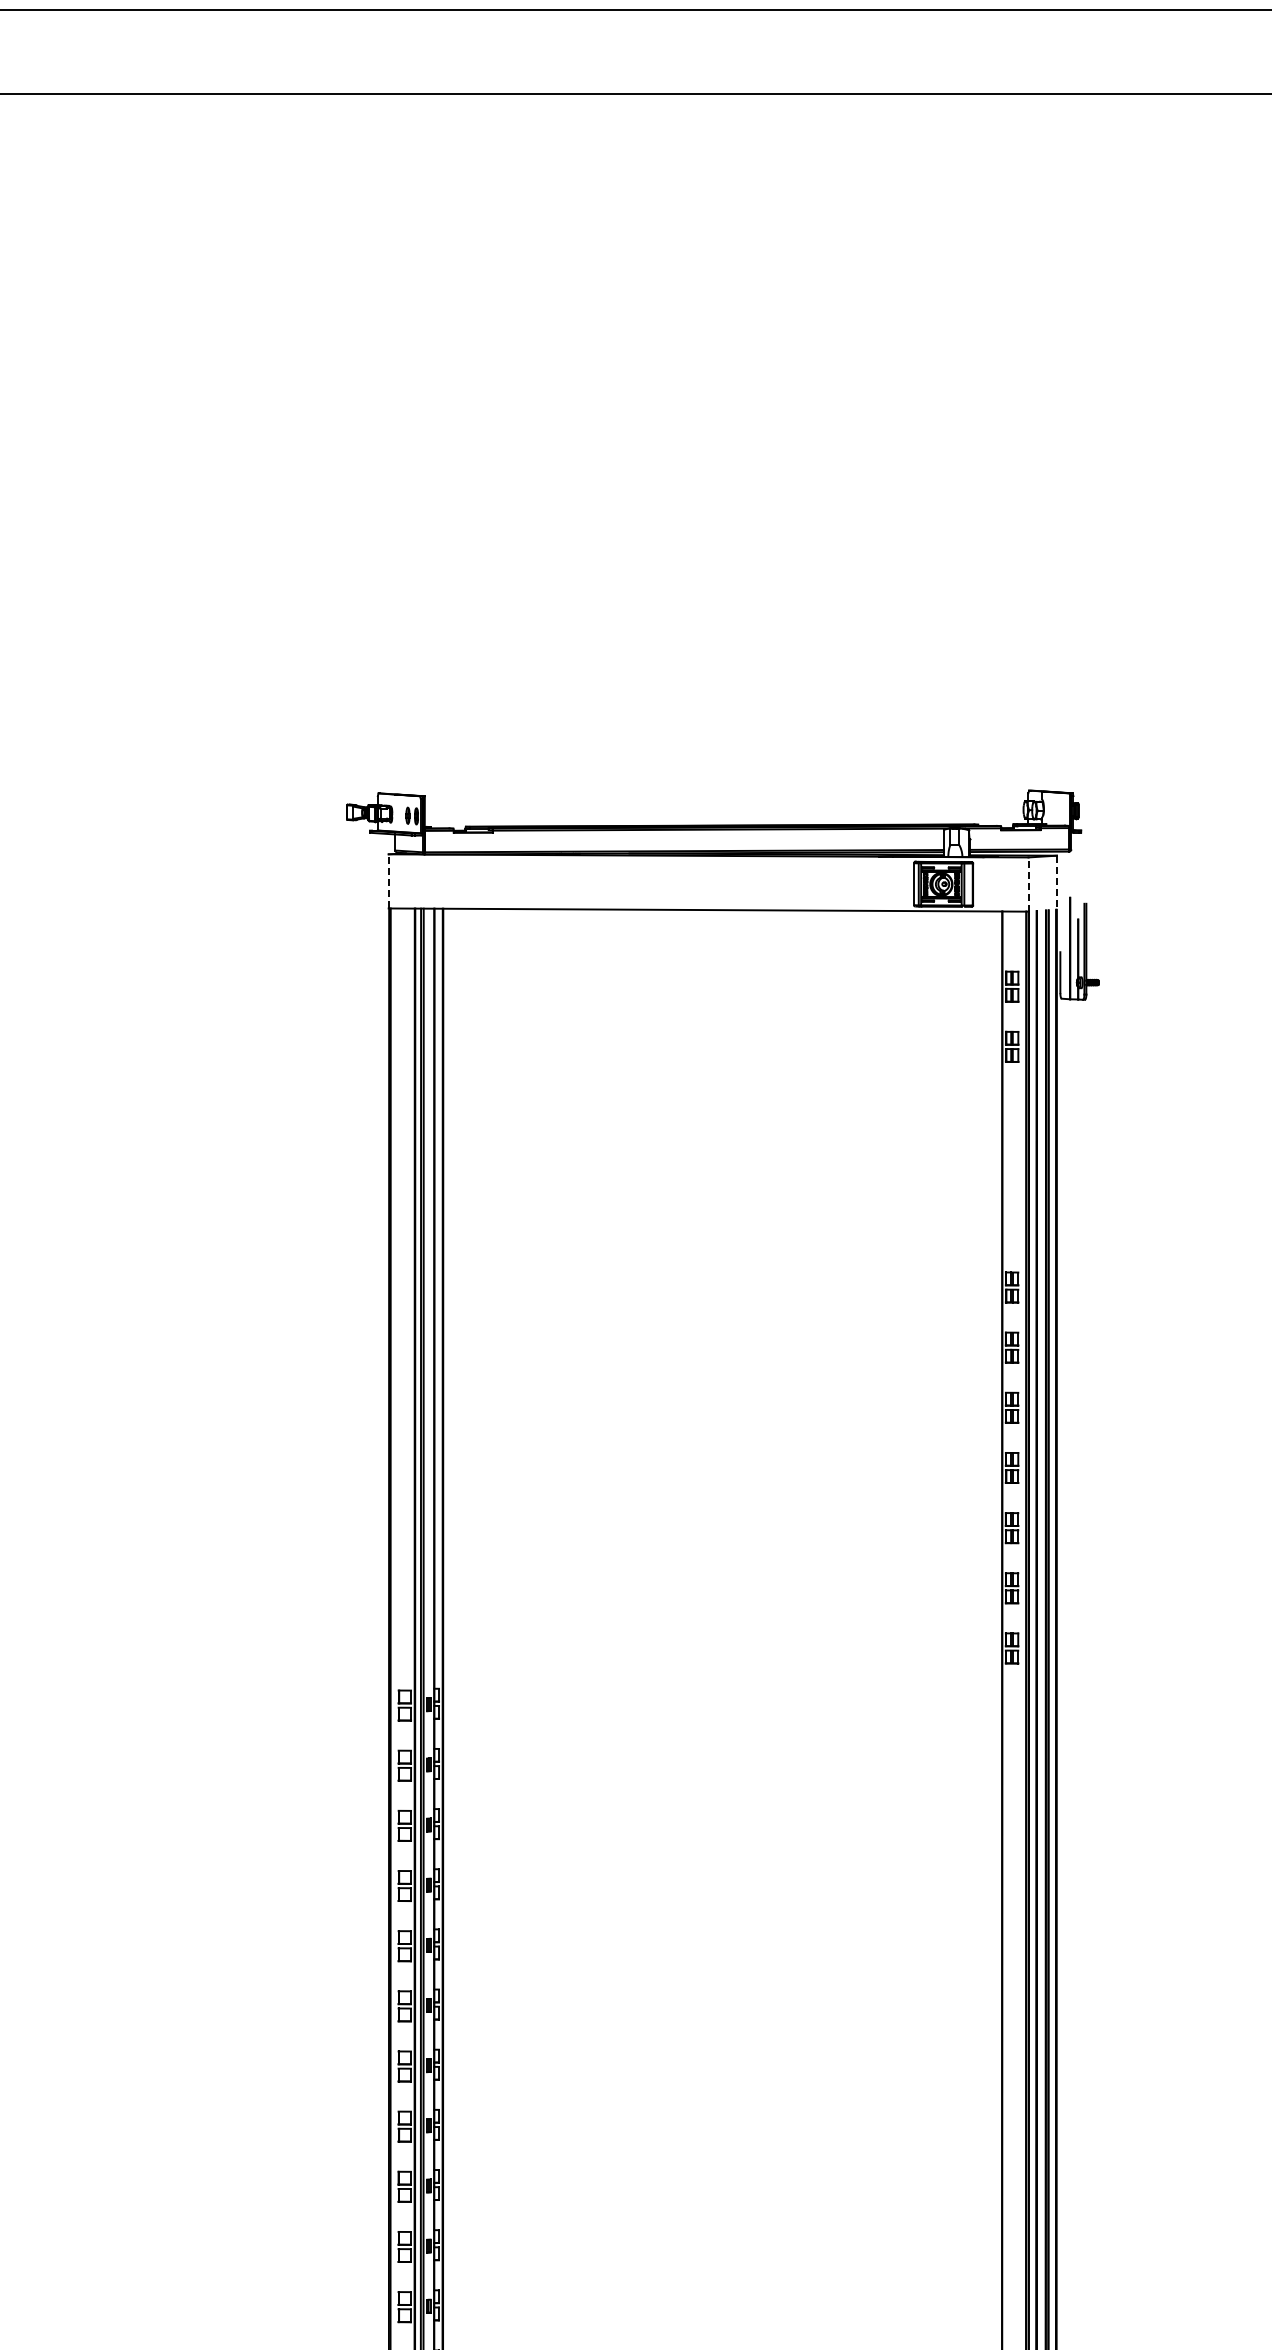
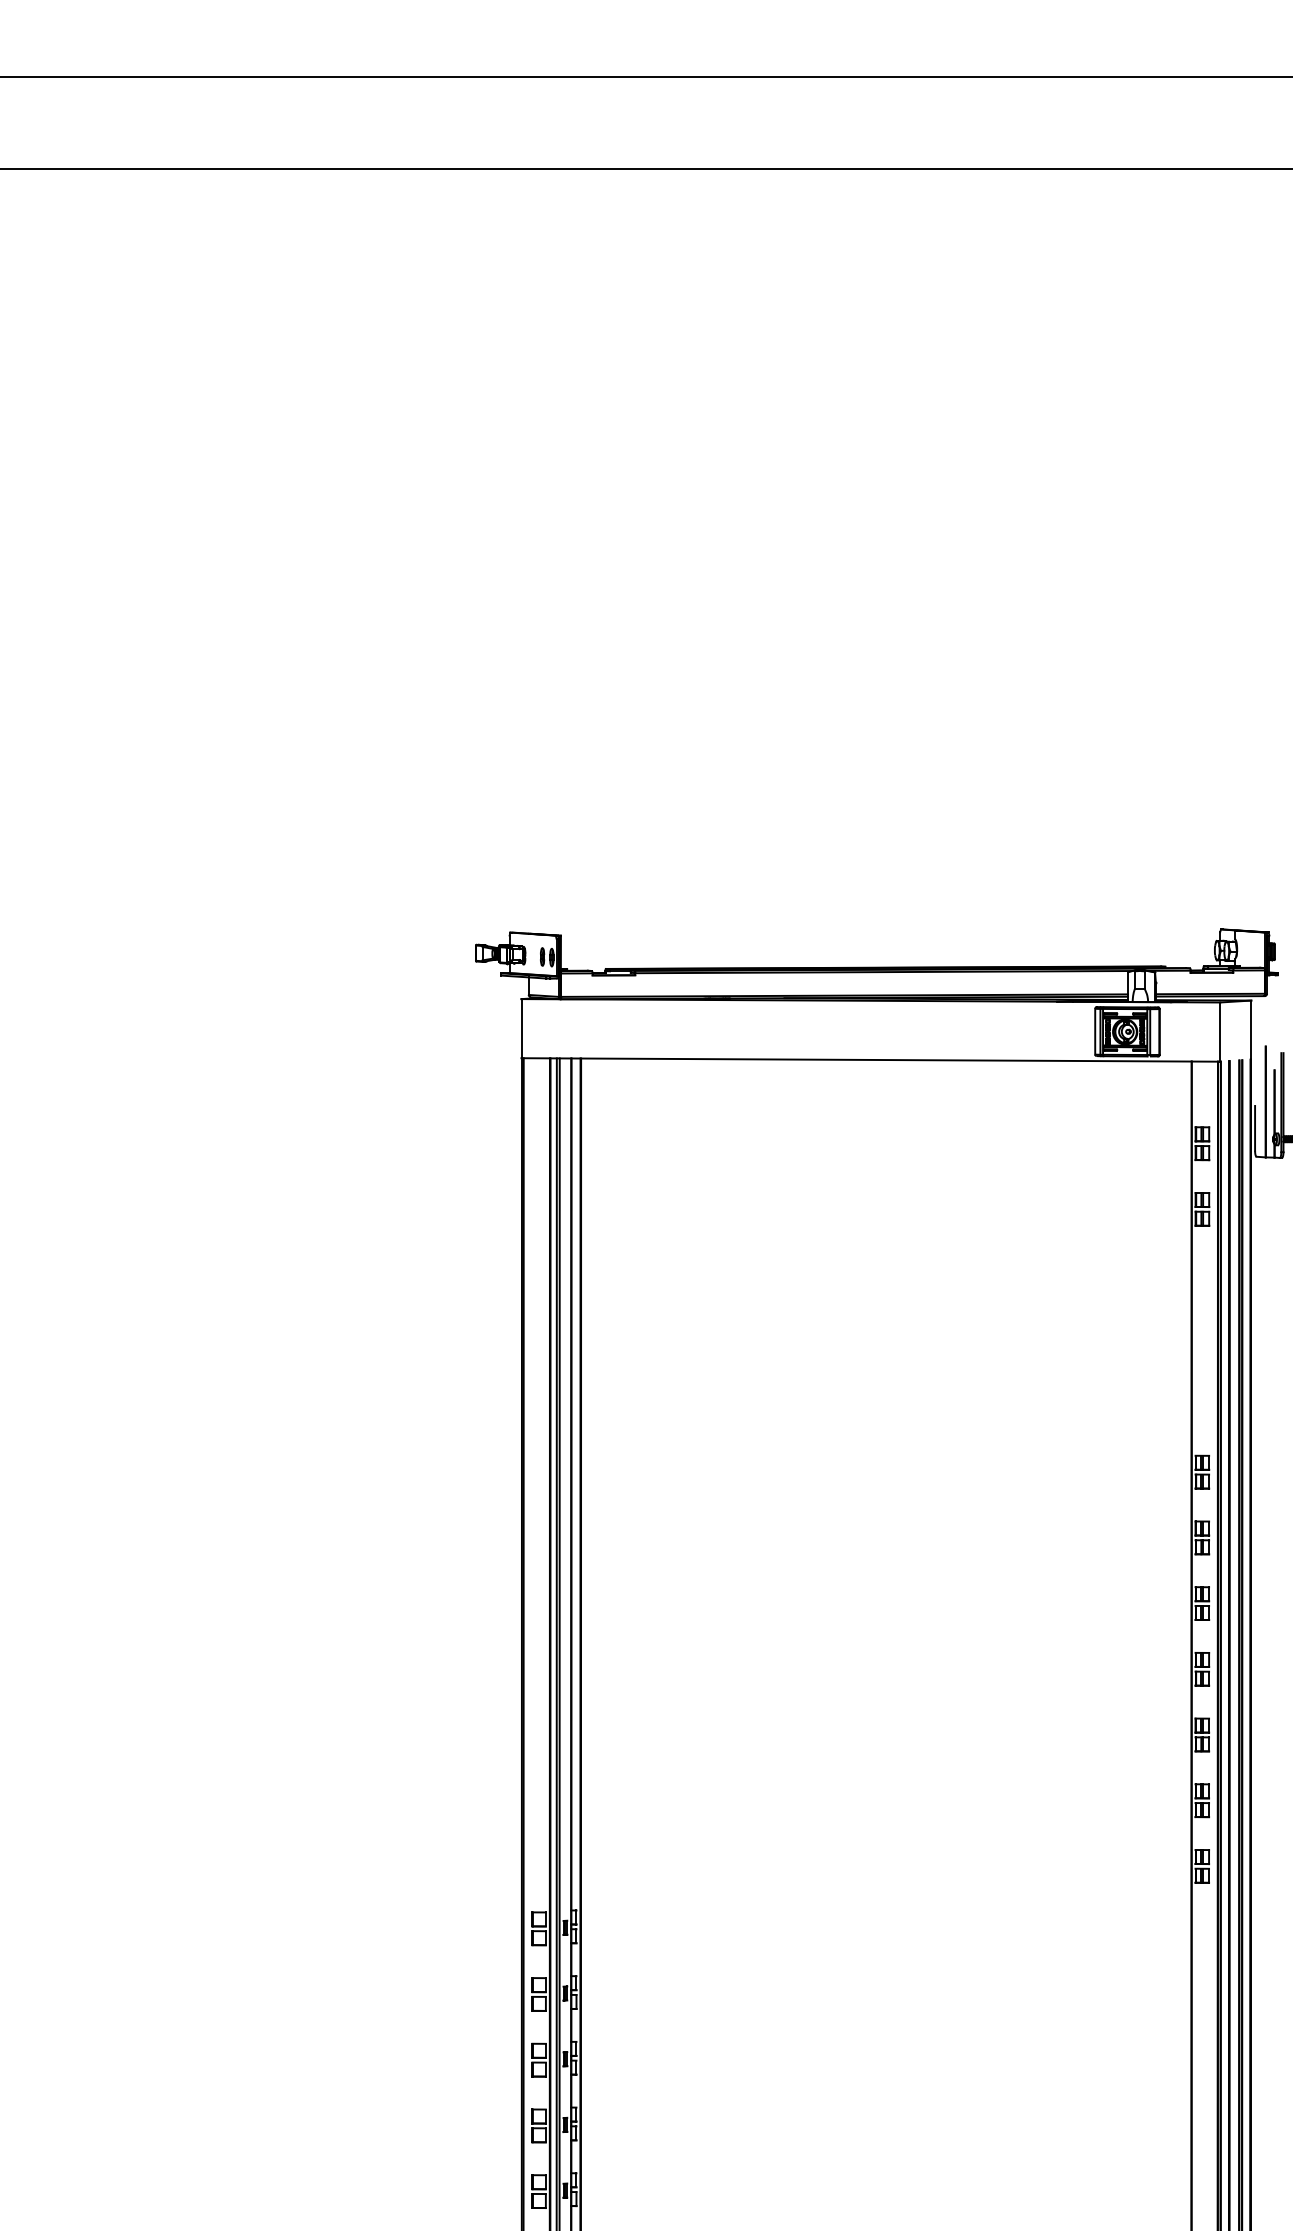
line: (388, 880) -> (521, 1027), dashed -> solid
line: (1056, 883) -> (1250, 1030), dashed -> solid
line: (1028, 884) -> (1220, 1032), dashed -> solid

